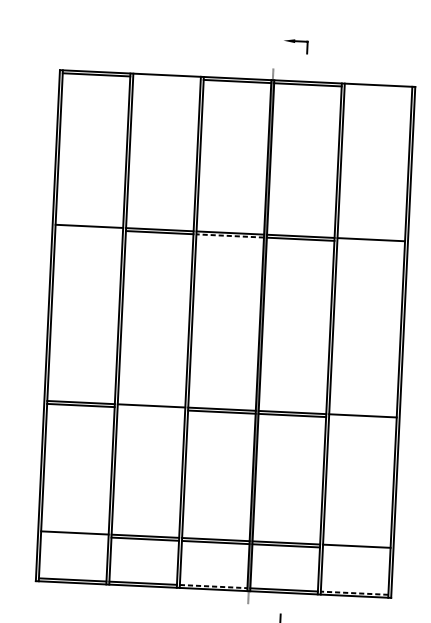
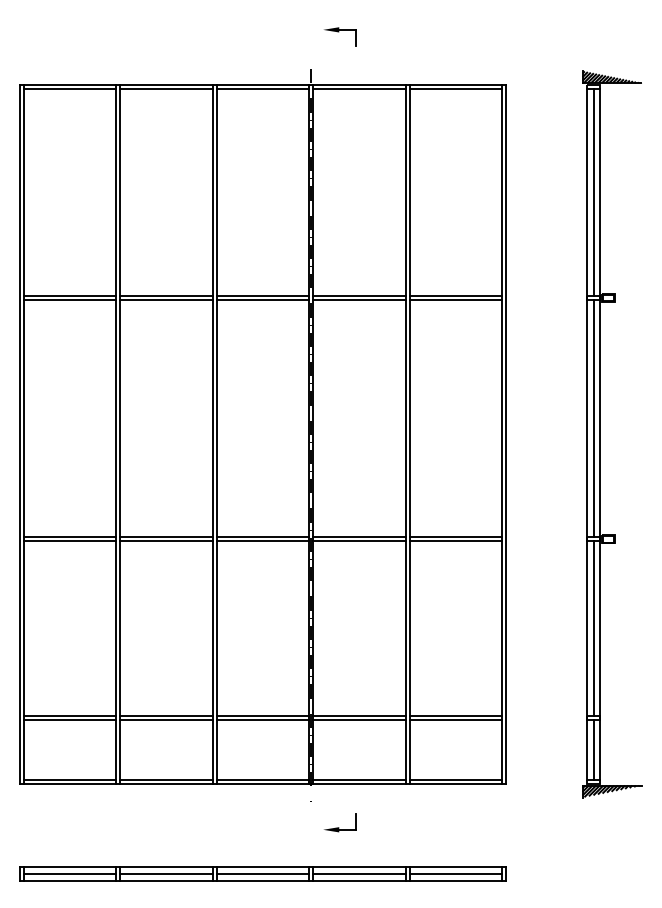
line: (166, 78) -> (166, 88), added
line: (378, 88) -> (455, 88), added
line: (88, 229) -> (69, 300), added
line: (229, 236) -> (262, 300), dashed -> solid
line: (370, 242) -> (455, 300), added
line: (151, 409) -> (166, 541), added
line: (362, 419) -> (455, 541), added
line: (74, 535) -> (69, 719), added
line: (356, 549) -> (455, 719), added
line: (214, 586) -> (263, 779), dashed -> solid
line: (354, 592) -> (455, 779), dashed -> solid

